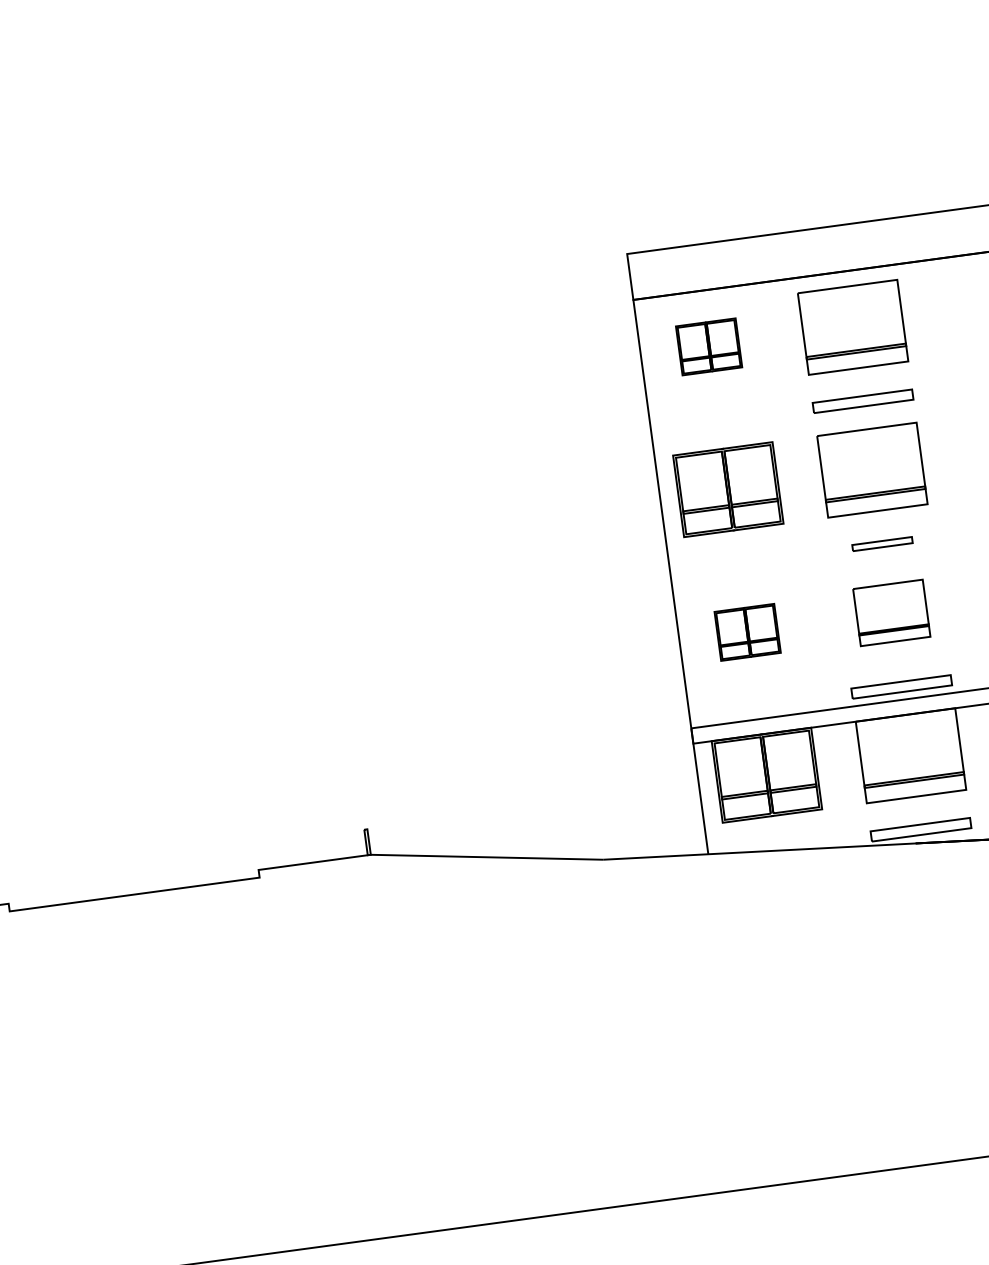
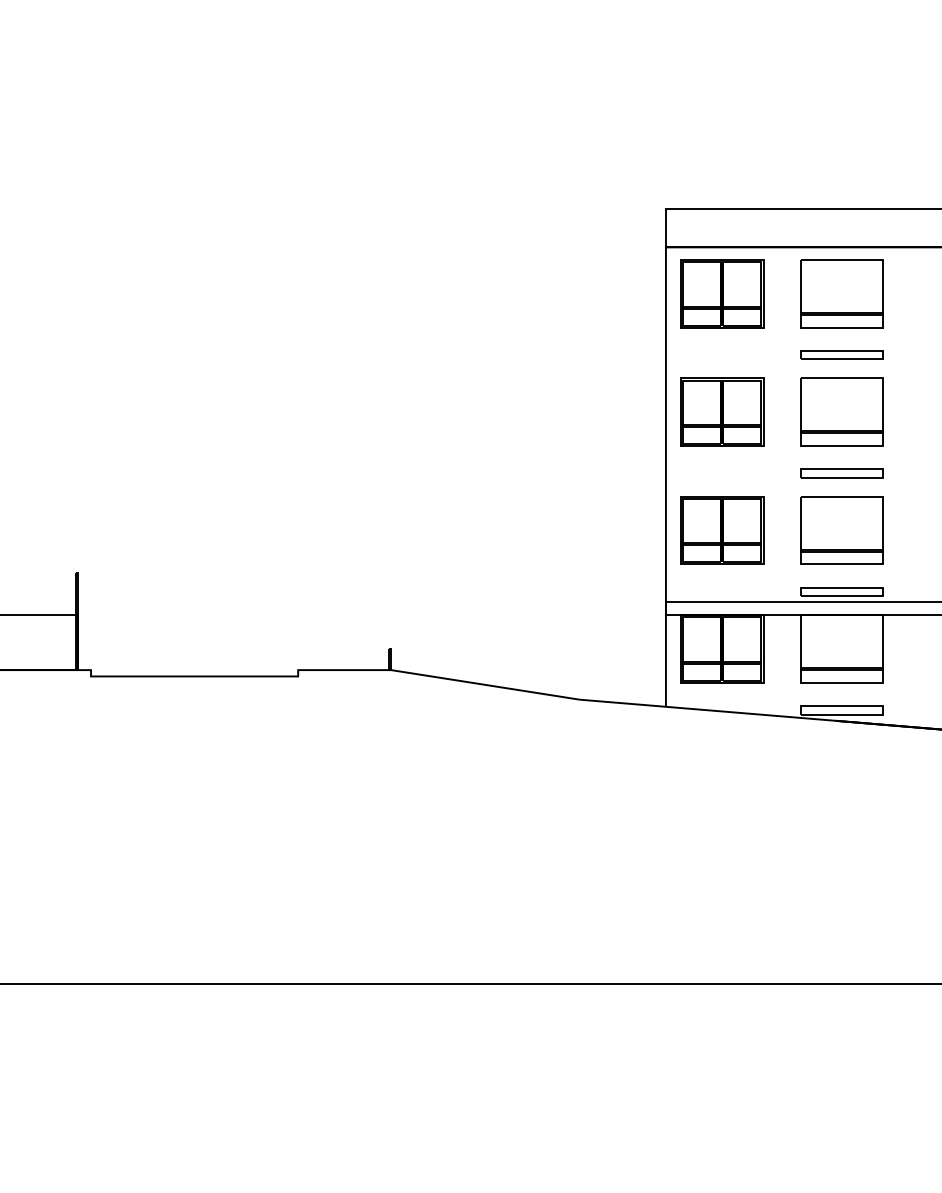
part: (709, 346) -> (722, 293), size x1.67
part: (882, 544) -> (841, 473), size x1.67
part: (891, 612) -> (841, 530), size x1.43
part: (747, 632) -> (722, 530), size x1.67

